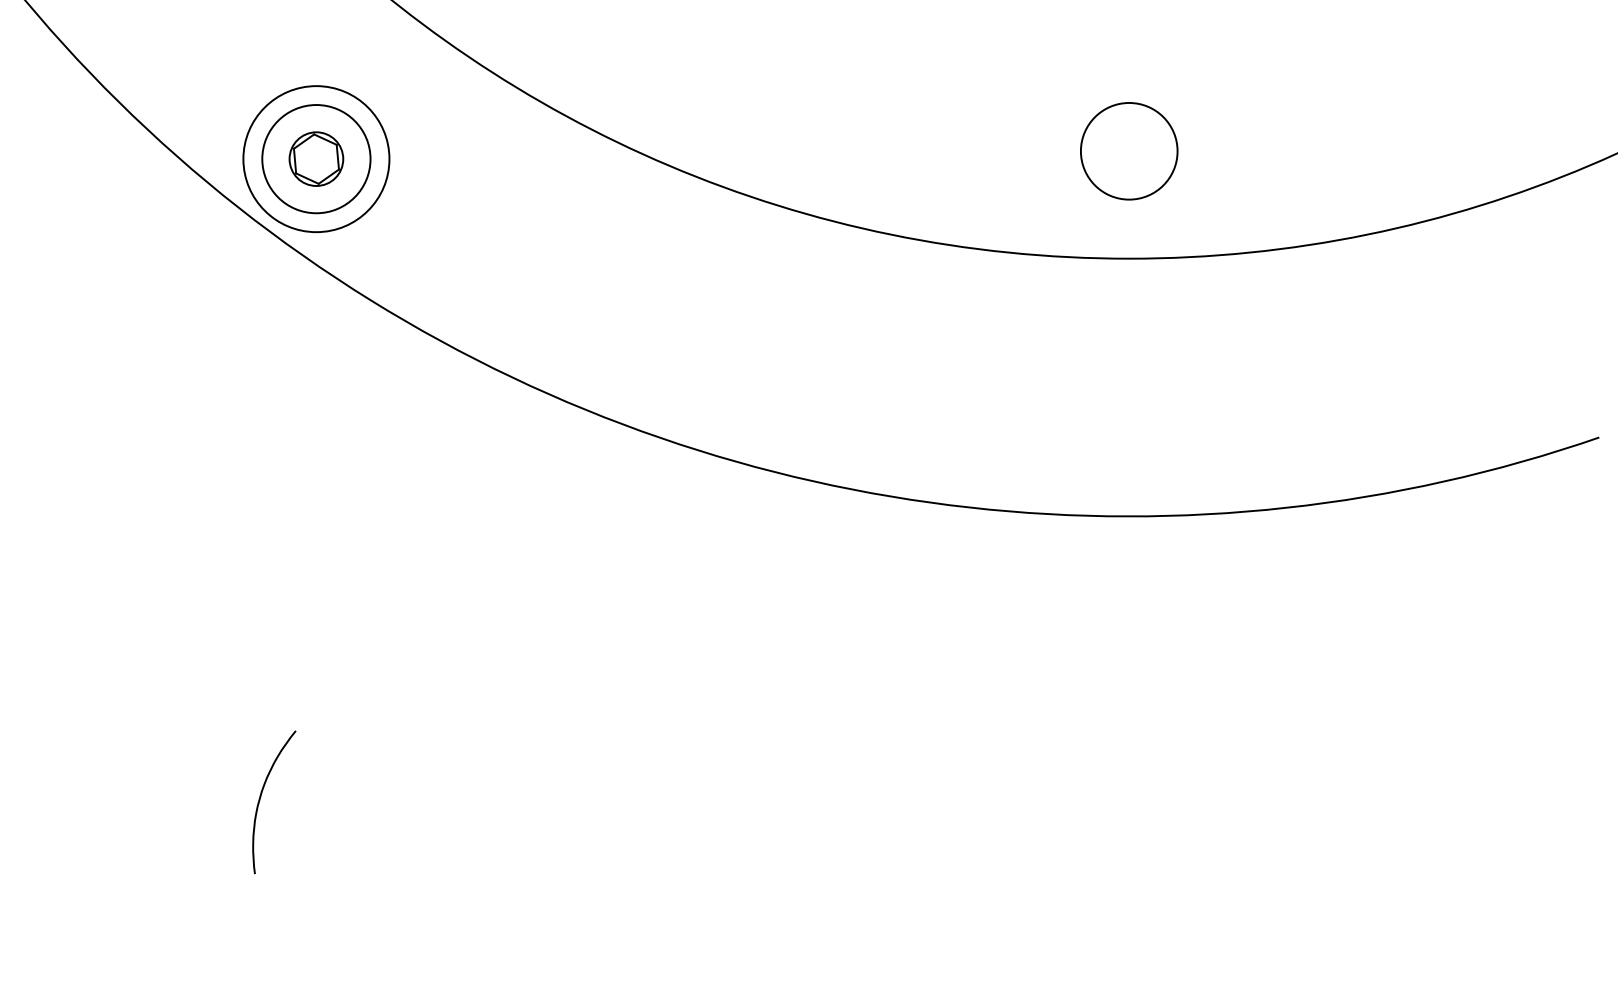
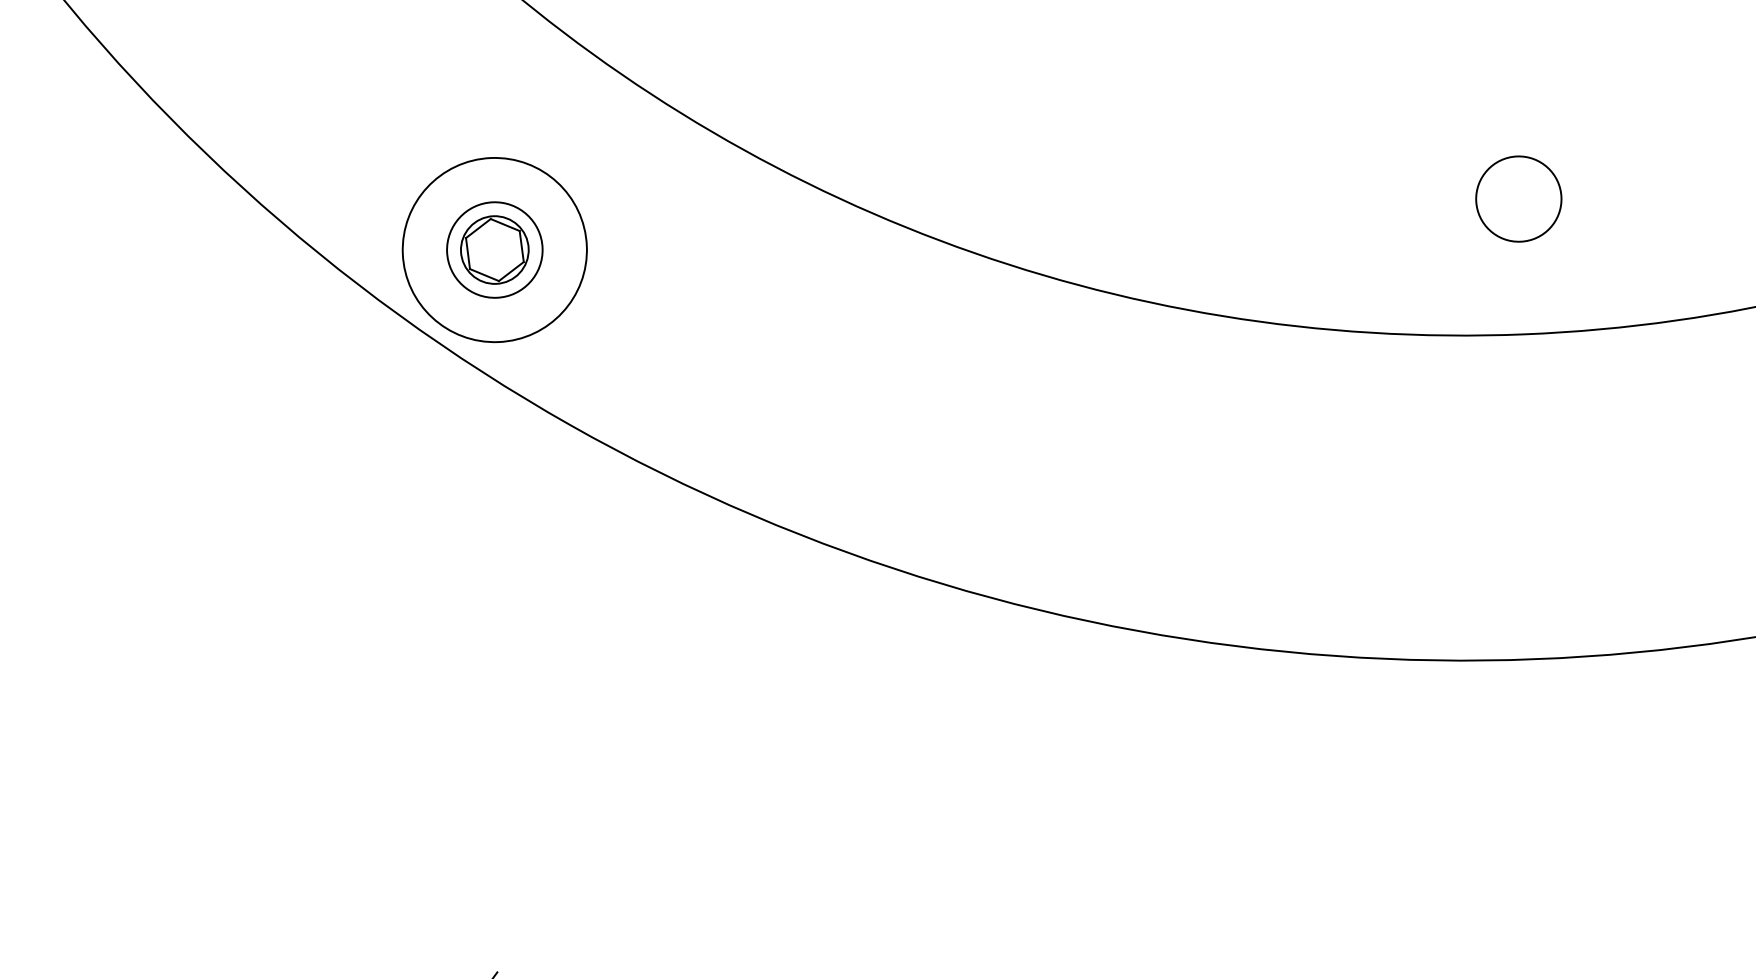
circle: (1129, 151) -> (1519, 199), size x0.7
circle: (316, 159) -> (494, 250), size x0.7

